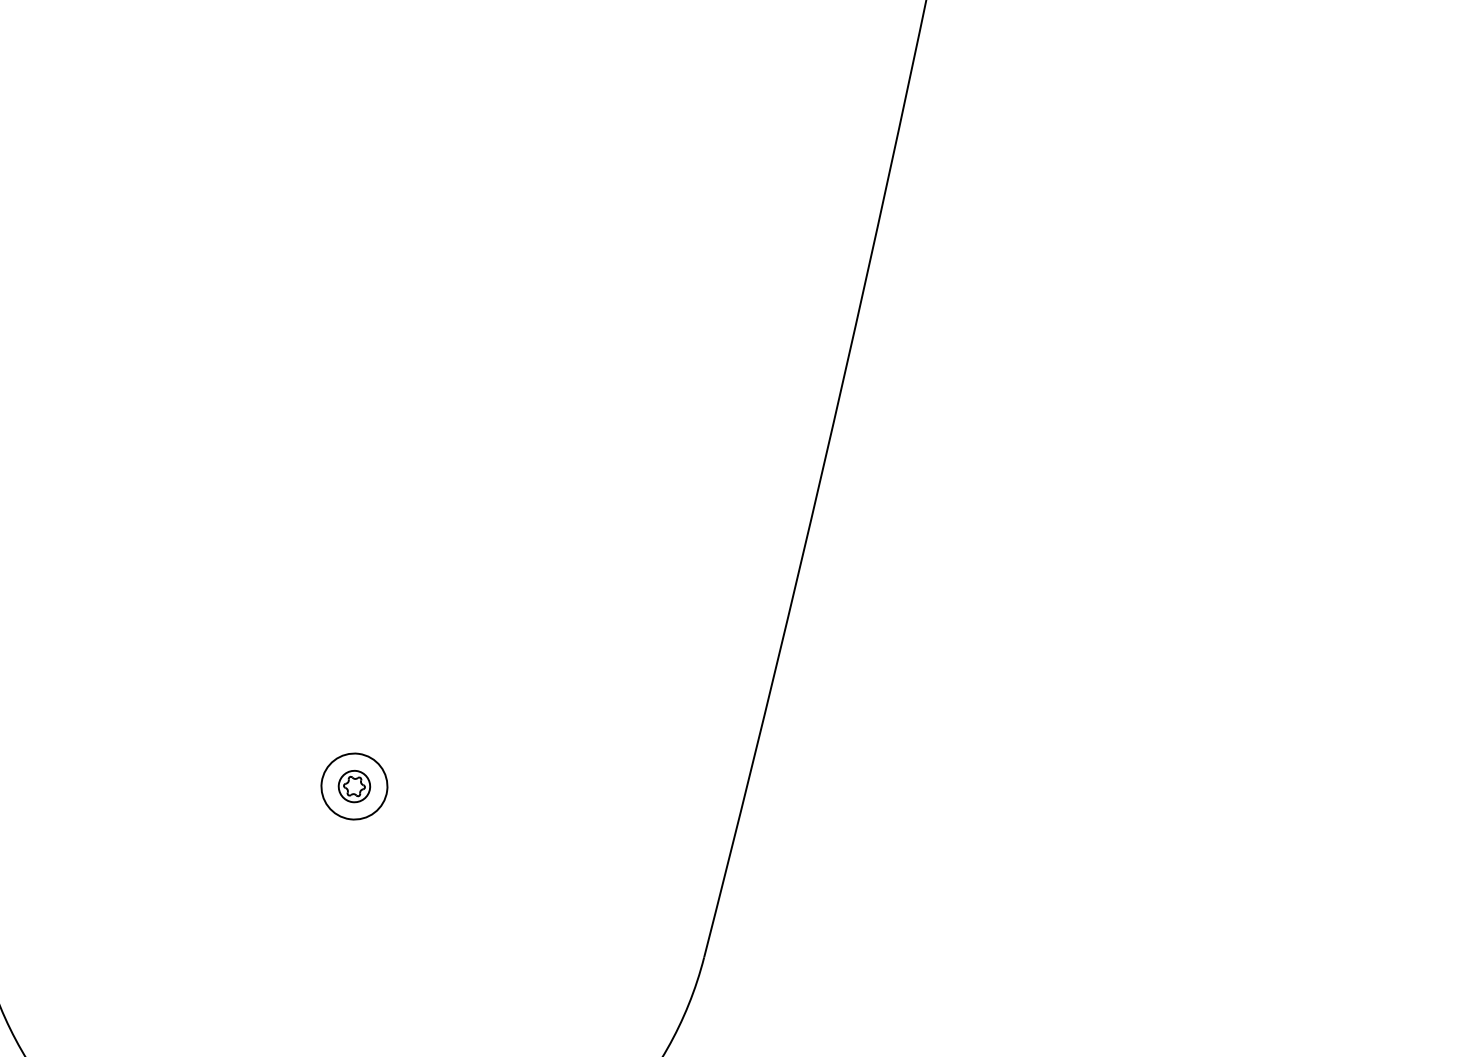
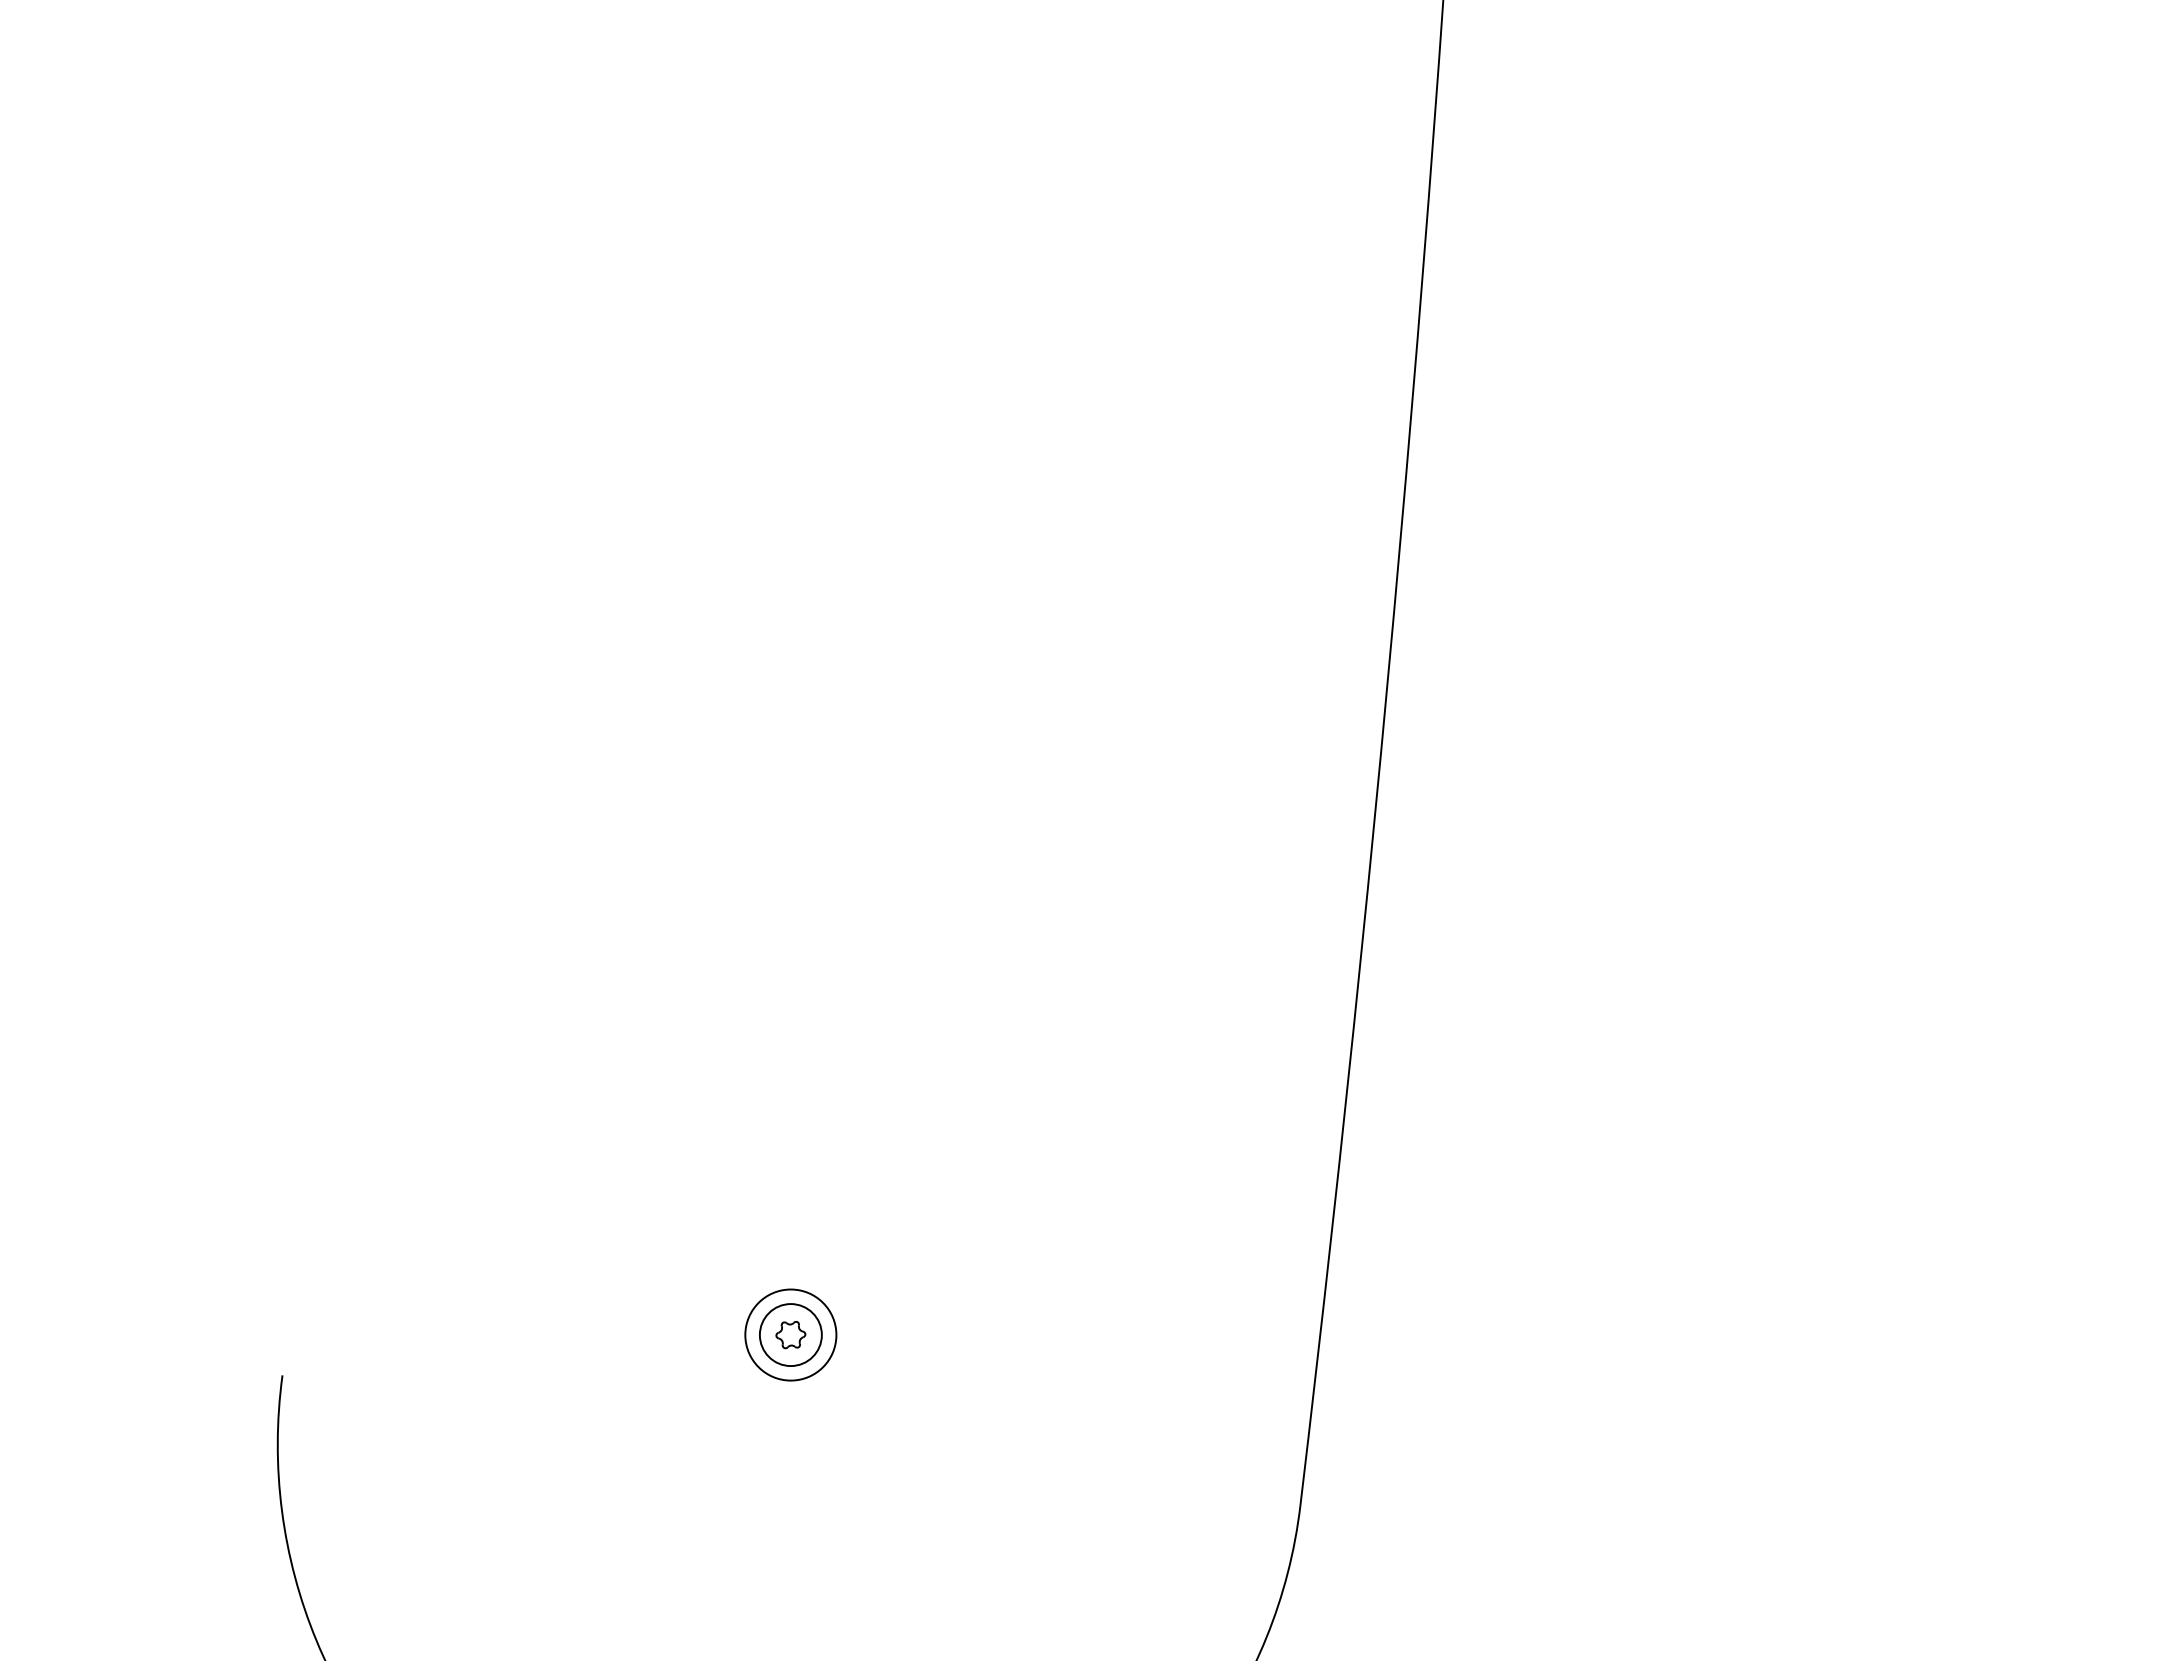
circle: (354, 786) -> (790, 1335), size x1.43

